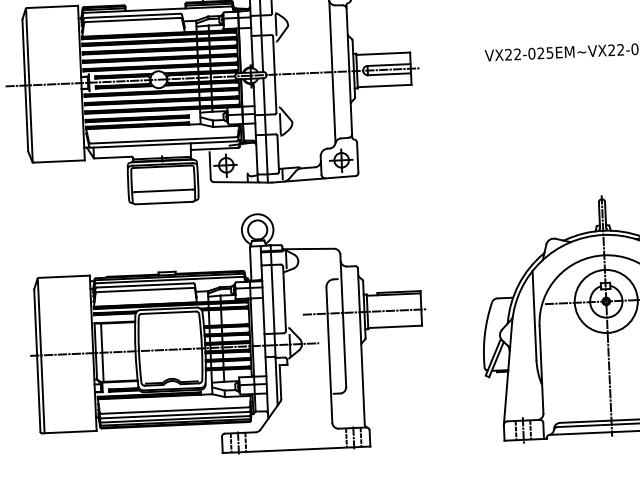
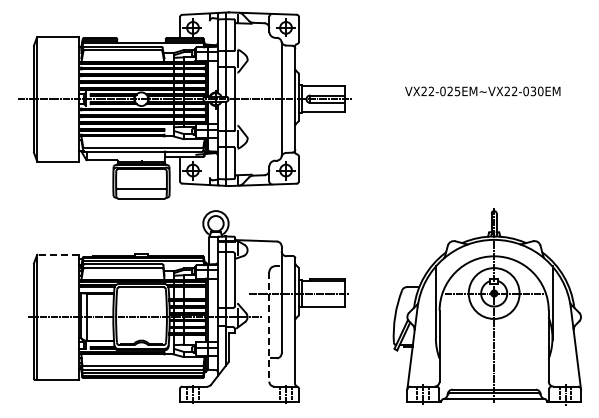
line: (64, 276) -> (58, 254), solid -> dashed
line: (329, 354) -> (269, 326), solid -> dashed

